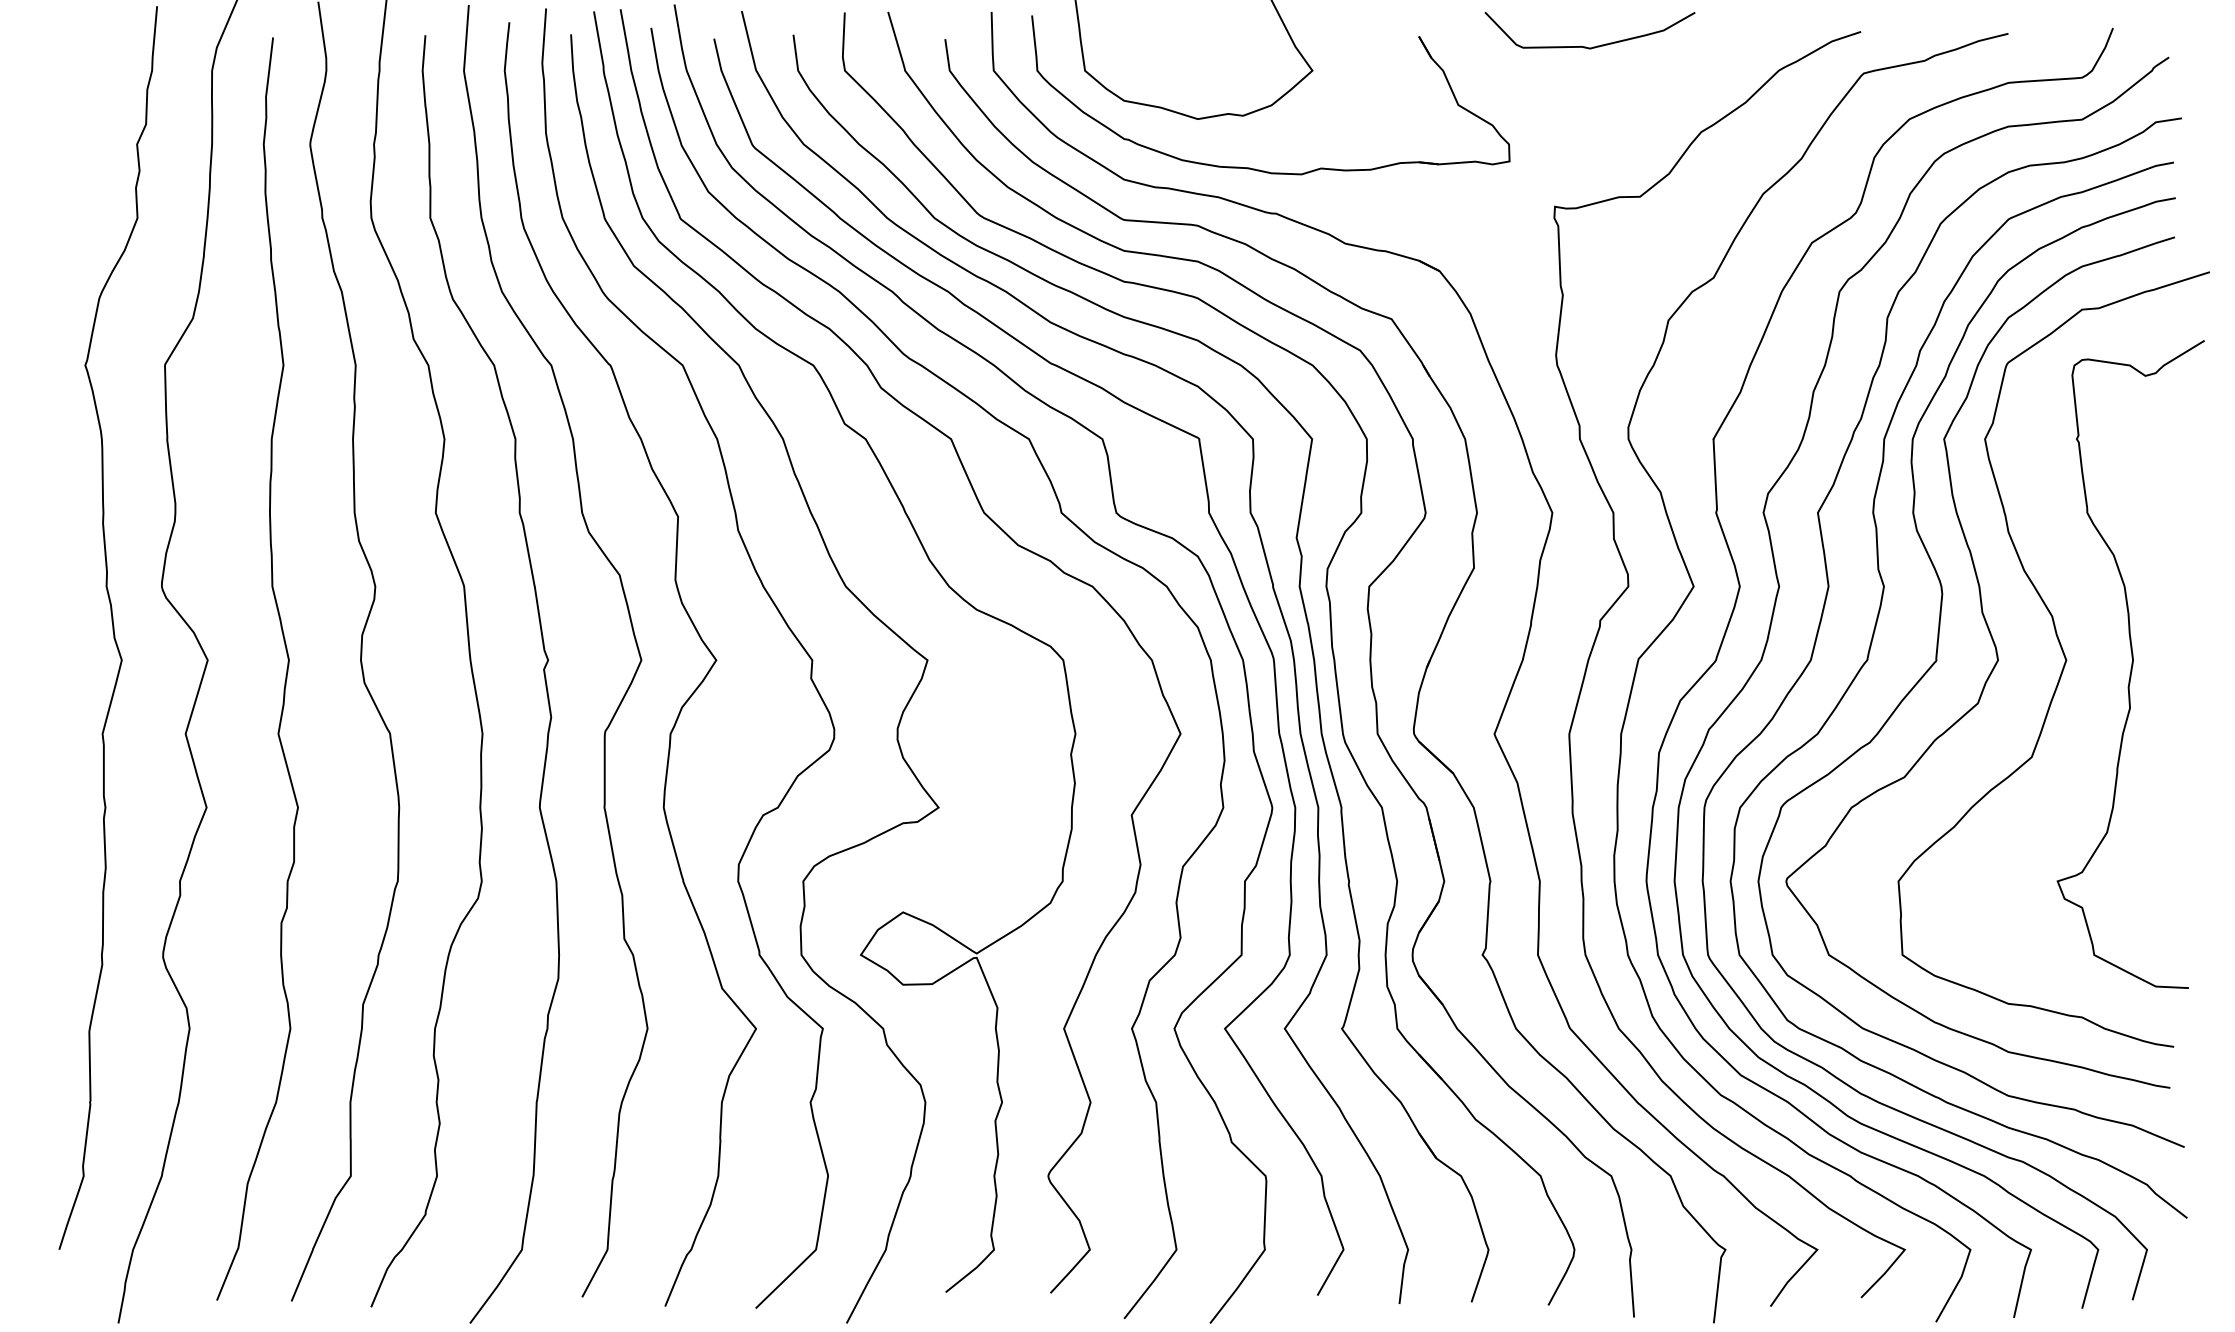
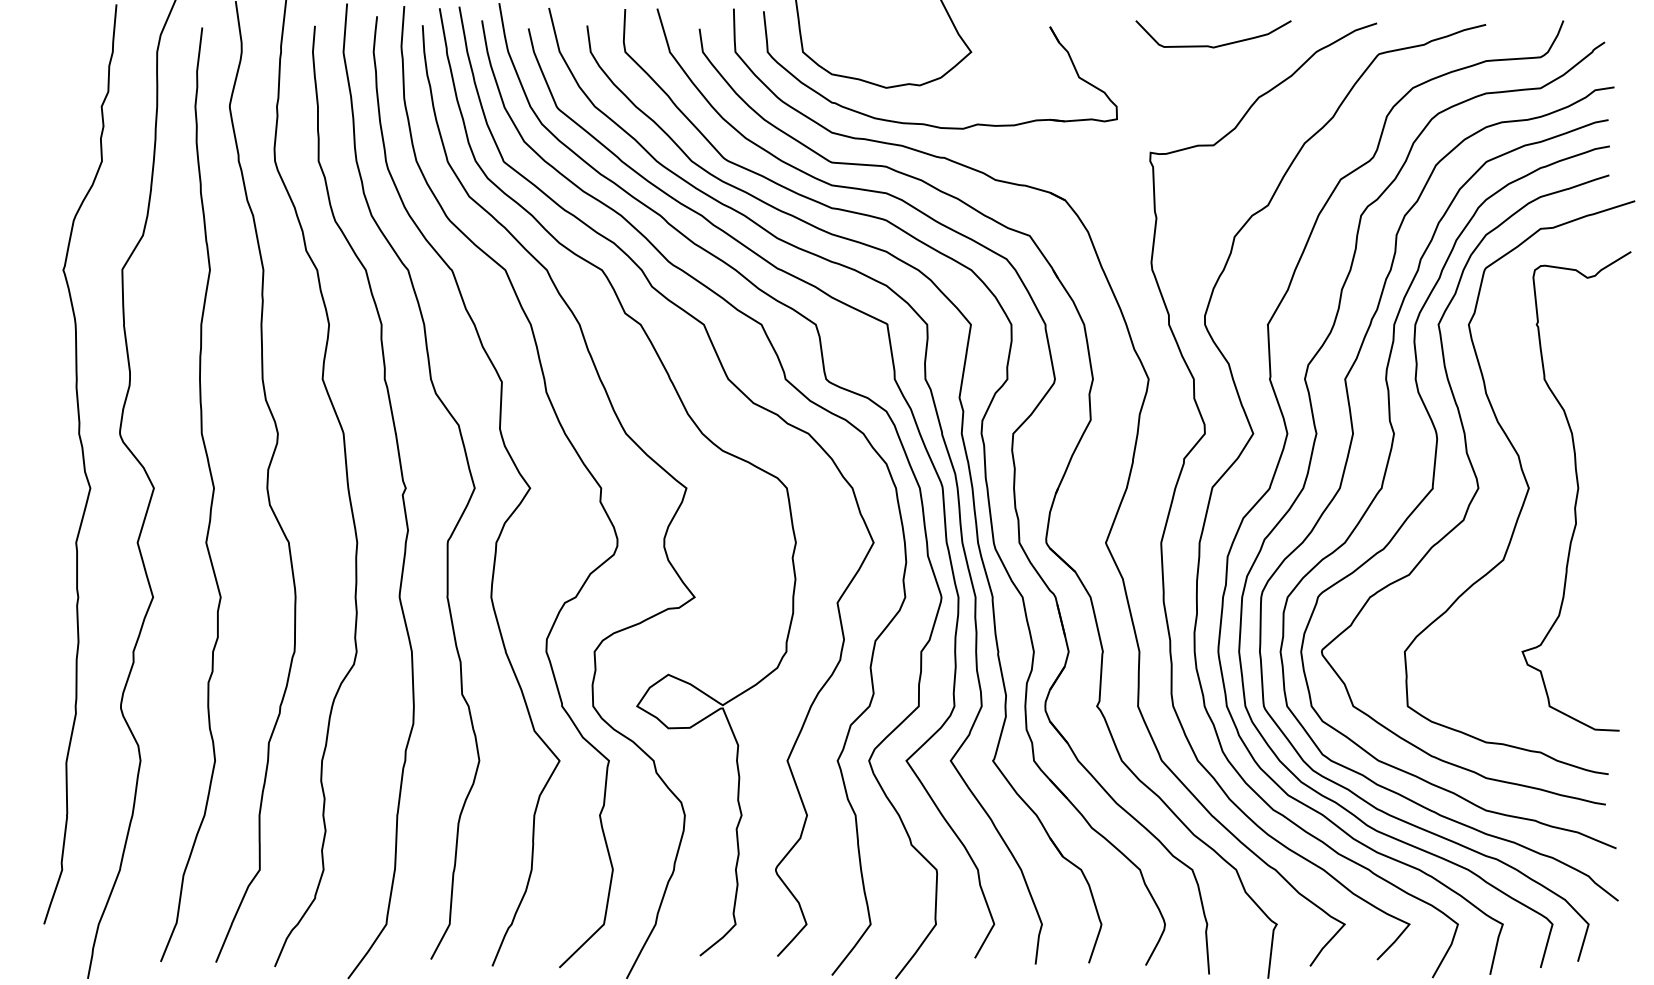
curve: (1586, 46) -> (1210, 46), moved

